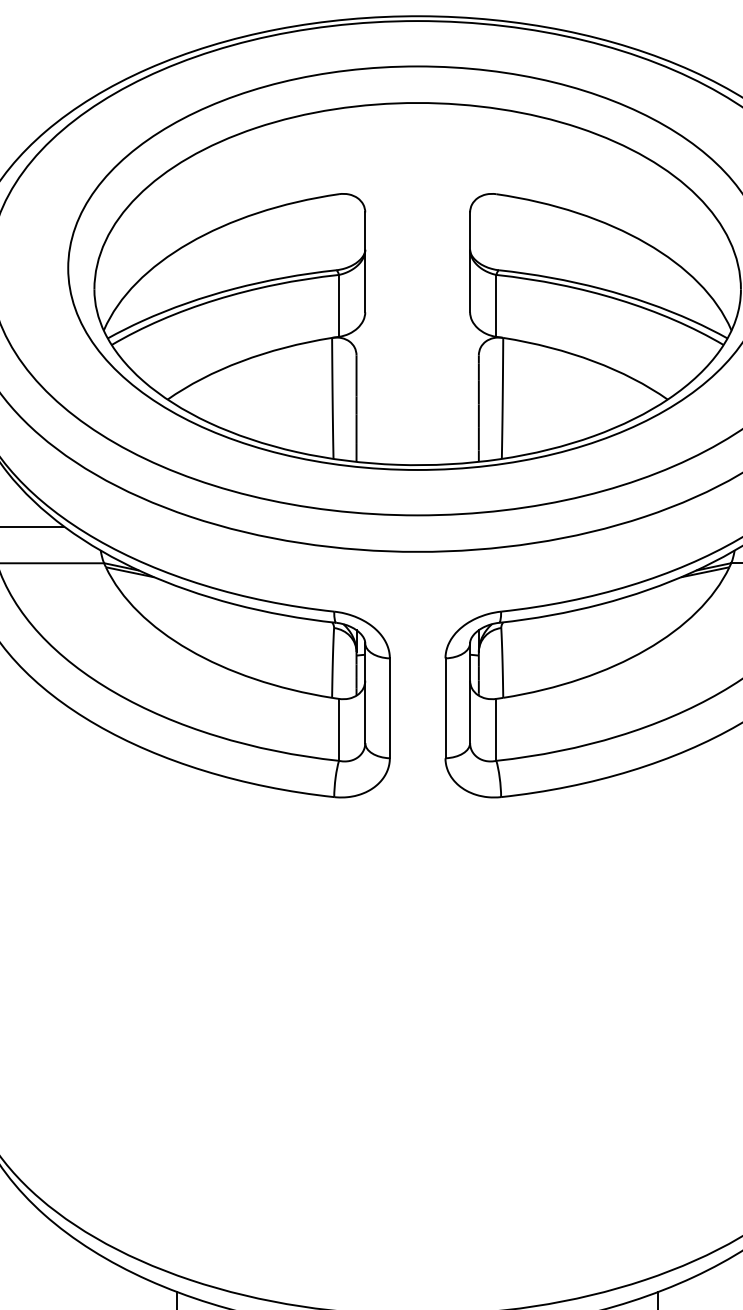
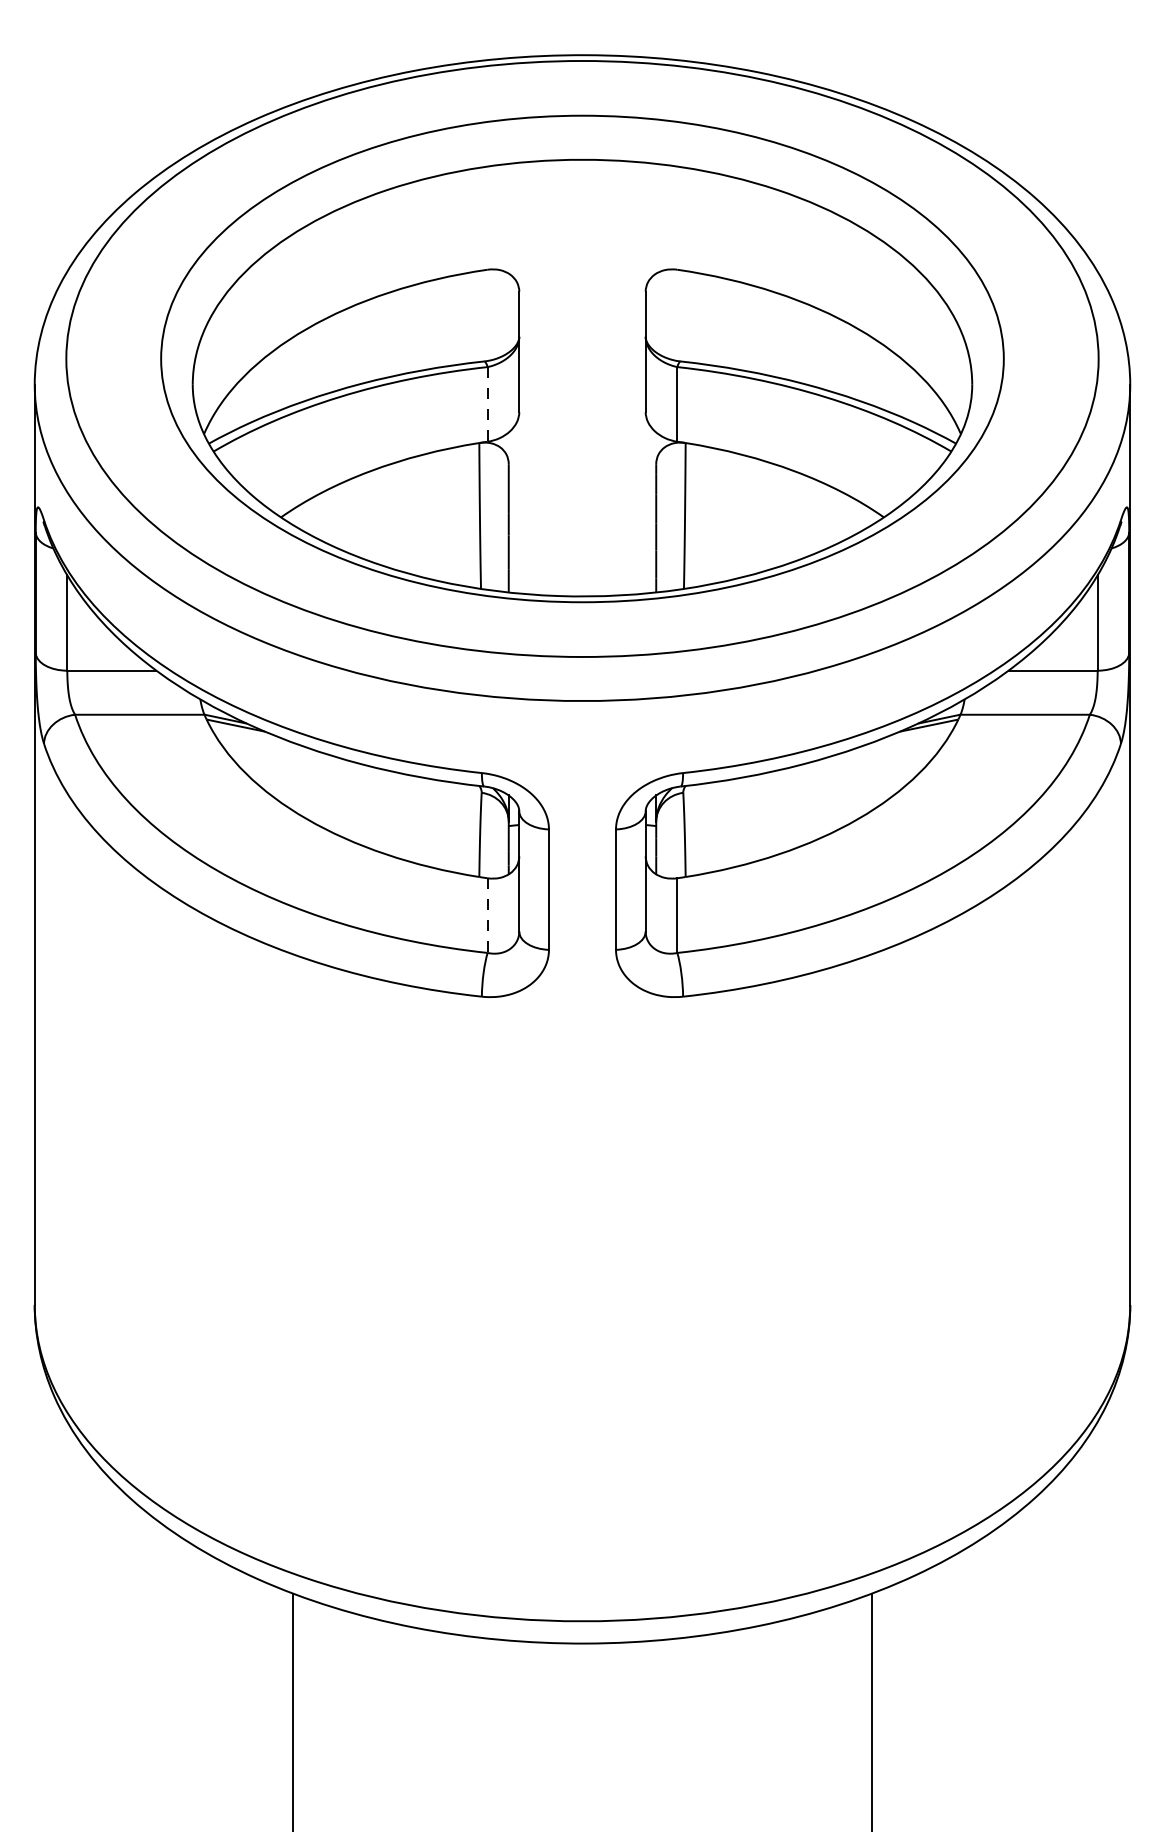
line: (338, 305) -> (487, 404), solid -> dashed
line: (338, 730) -> (487, 916), solid -> dashed

